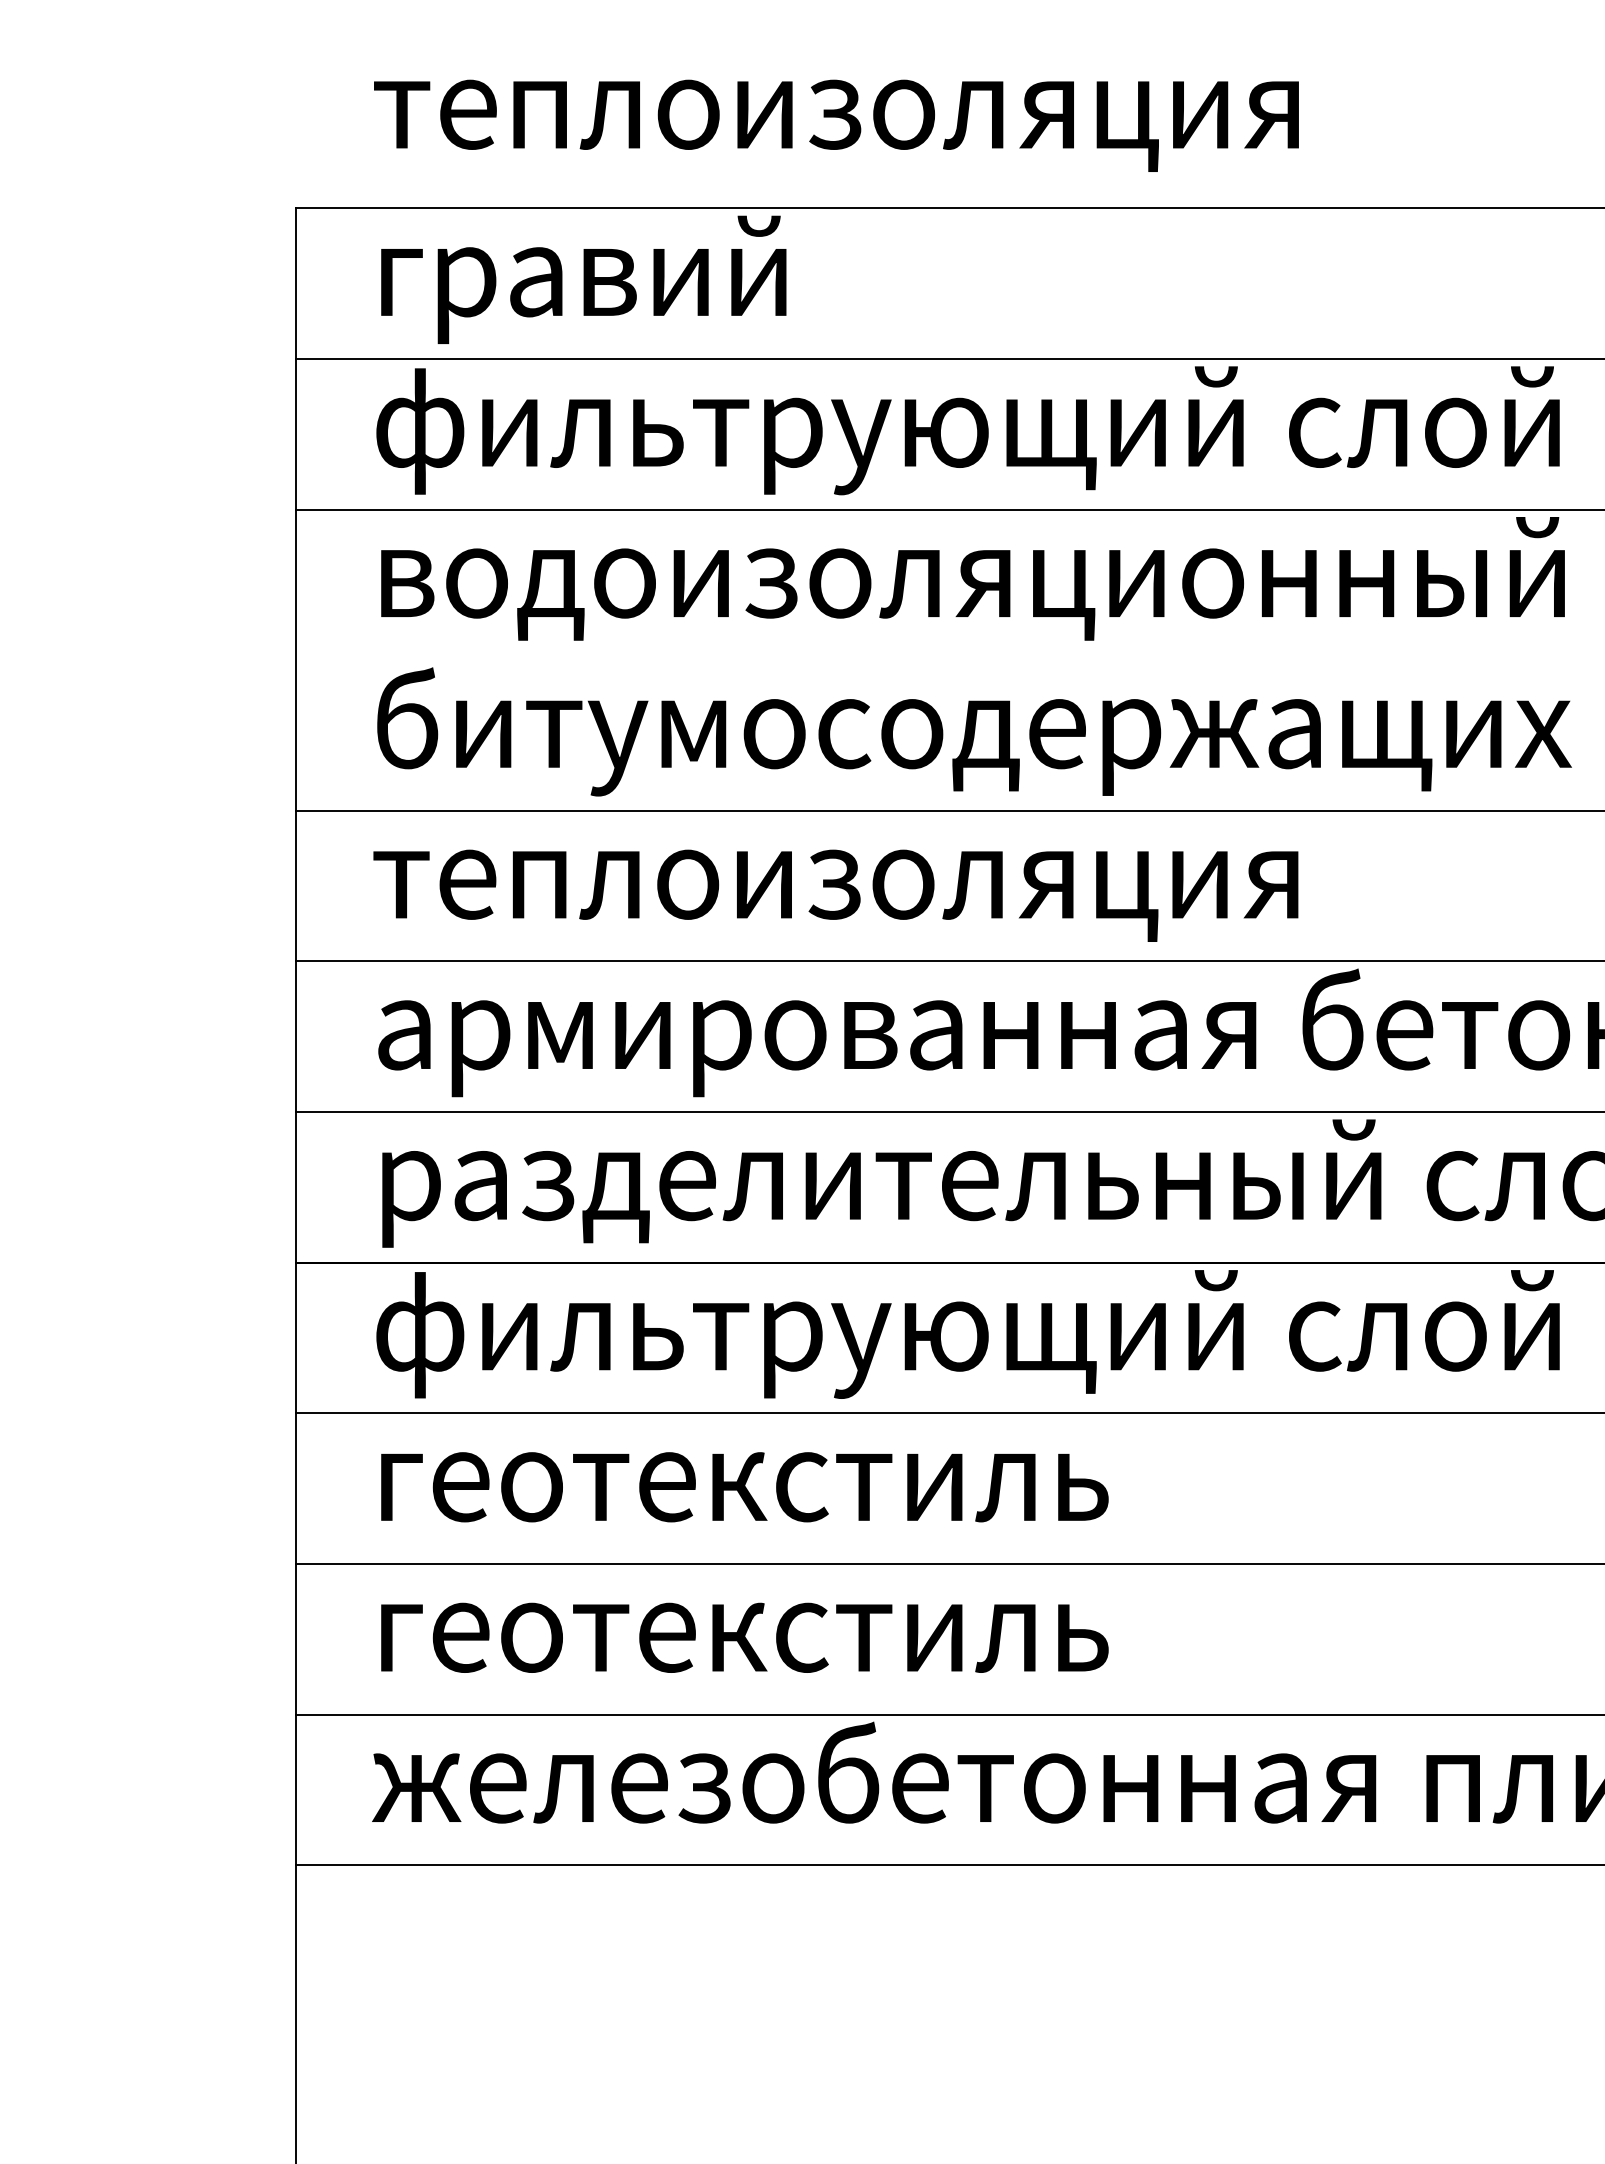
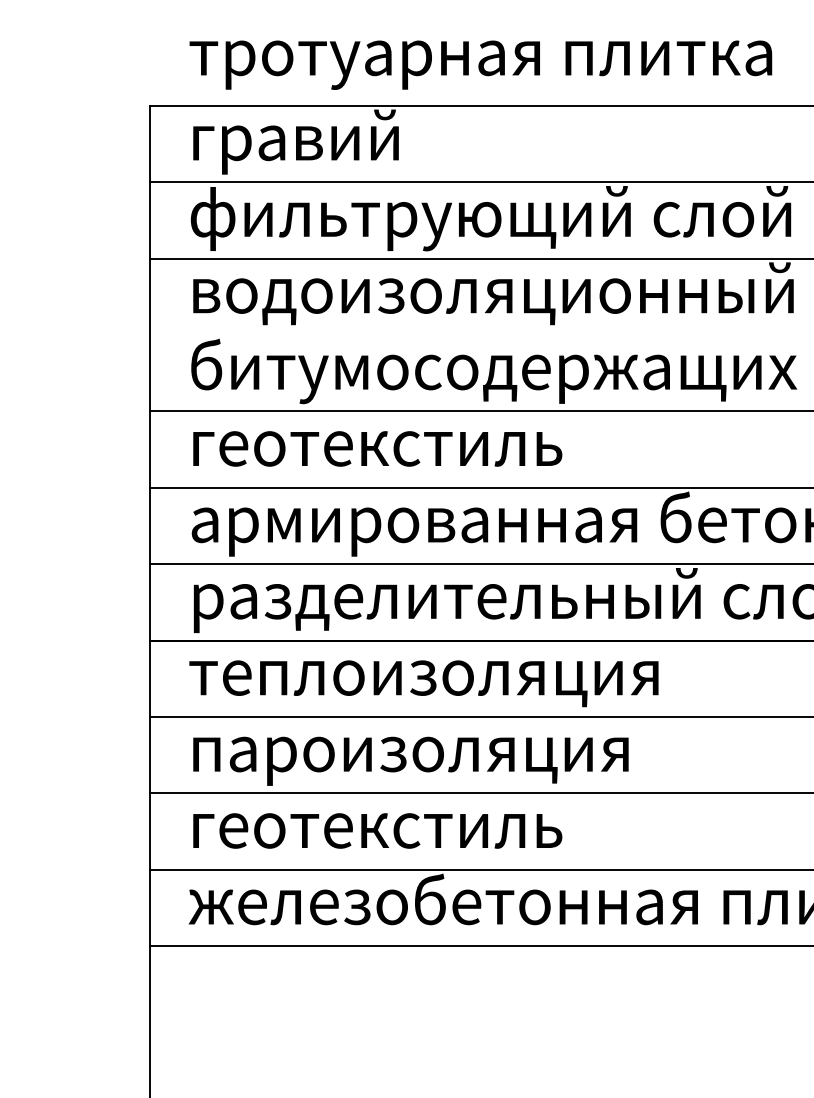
text: (980, 126) -> (497, 64), теплоизоляция -> тротуарная плитка
text: (835, 895) -> (423, 454), теплоизоляция -> геотекстиль
text: (967, 1333) -> (490, 676), фильтрующий слой -> теплоизоляция
text: (831, 1498) -> (421, 760), геотекстиль -> пароизоляция

